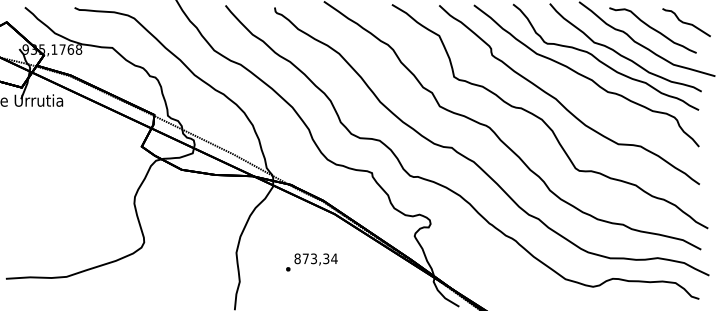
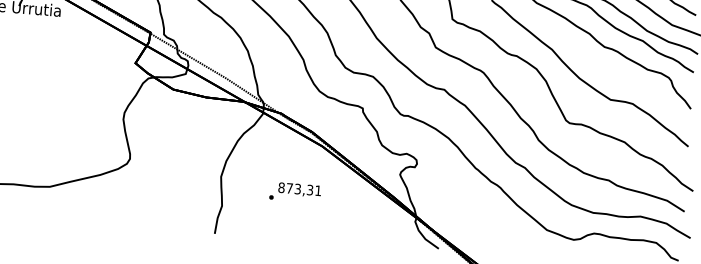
text: (334, 258) -> (318, 190), 873,34 -> 873,31

